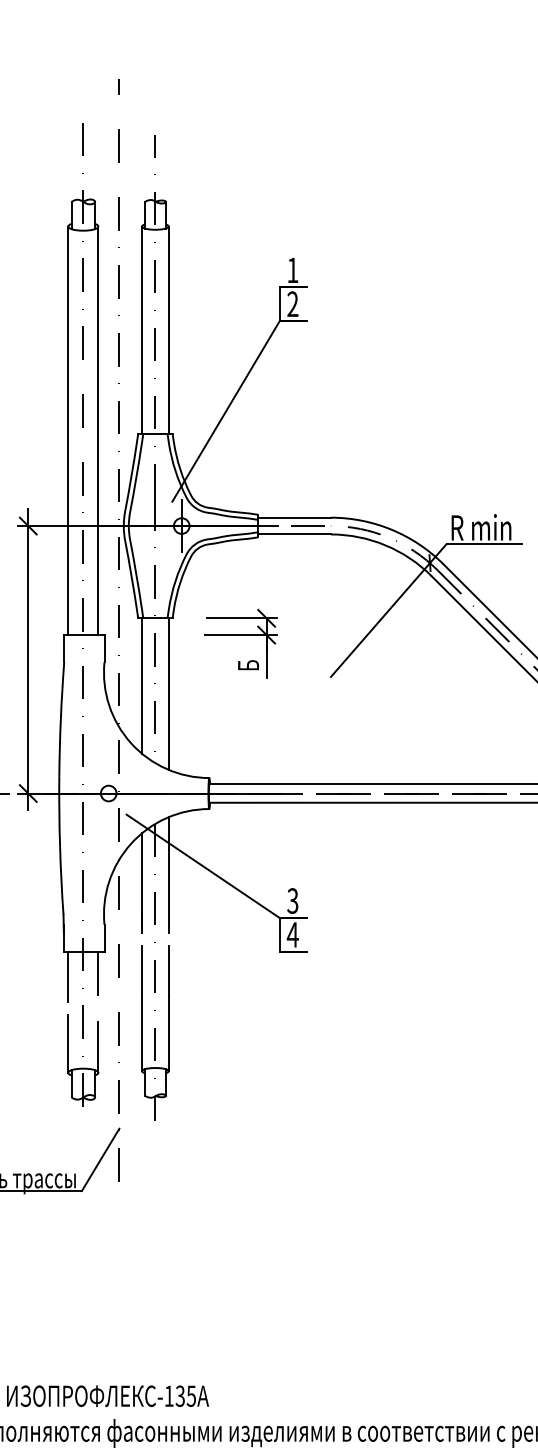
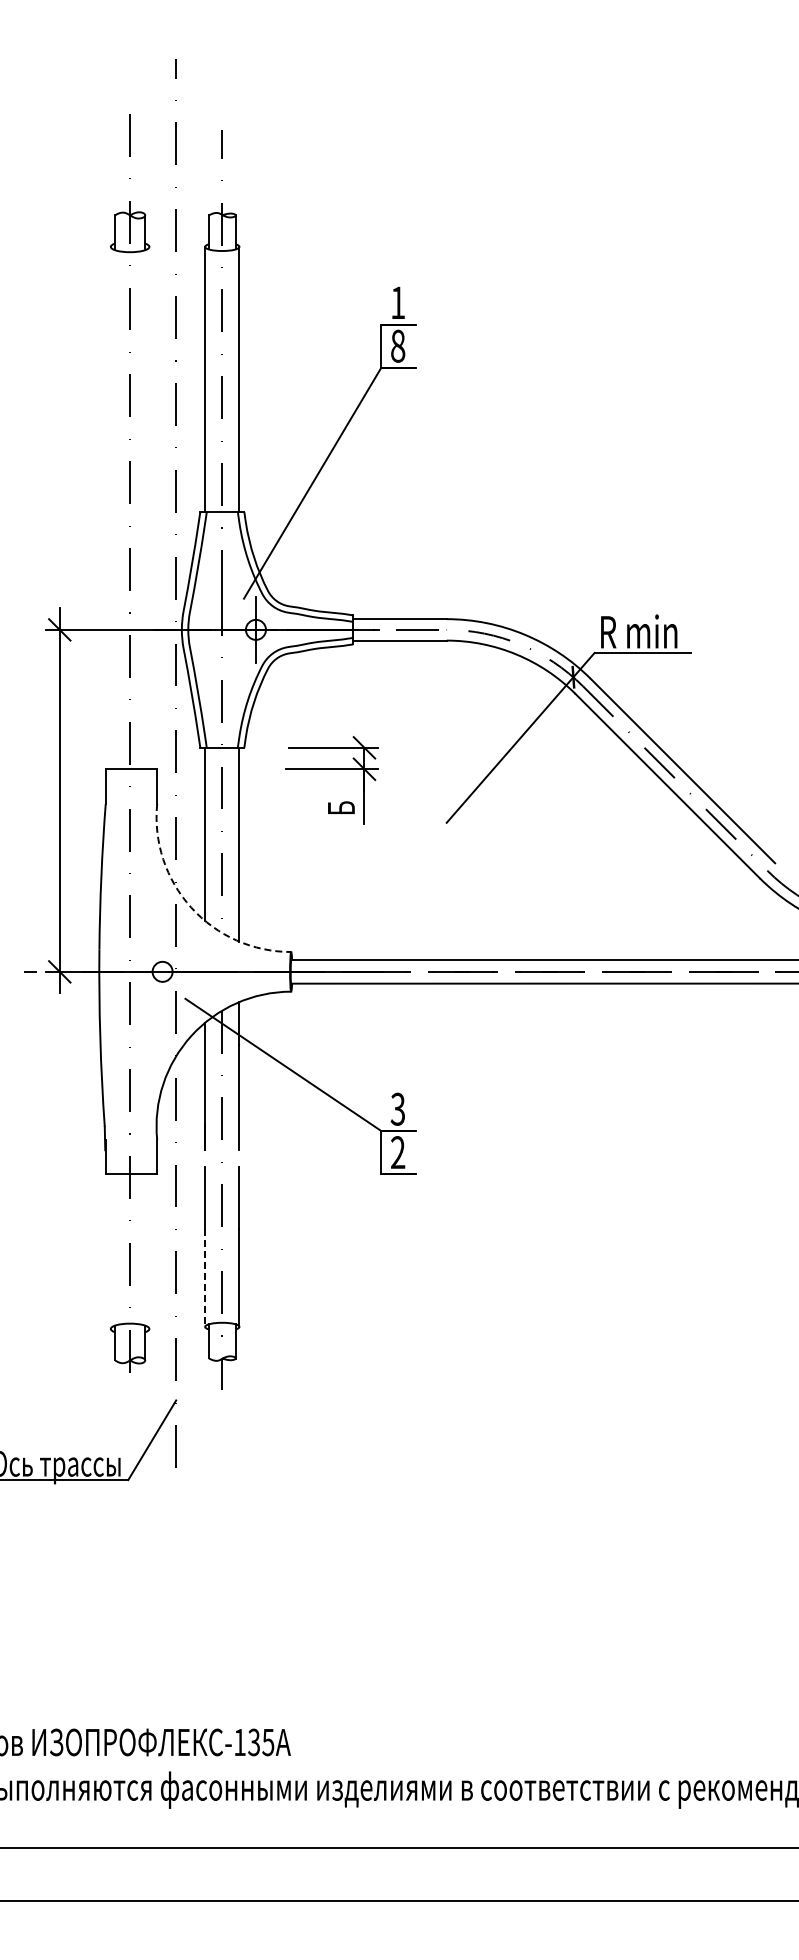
text: (293, 303) -> (398, 345), 2 -> 8
line: (67, 430) -> (110, 507), removed
line: (98, 430) -> (149, 507), removed
arc: (131, 743) -> (191, 907), solid -> dashed
text: (292, 934) -> (397, 1152), 4 -> 2
line: (98, 973) -> (149, 1202), removed
line: (67, 977) -> (110, 1206), removed
line: (142, 1033) -> (205, 1278), solid -> dashed
line: (67, 1043) -> (110, 1291), removed
line: (98, 1046) -> (149, 1295), removed

